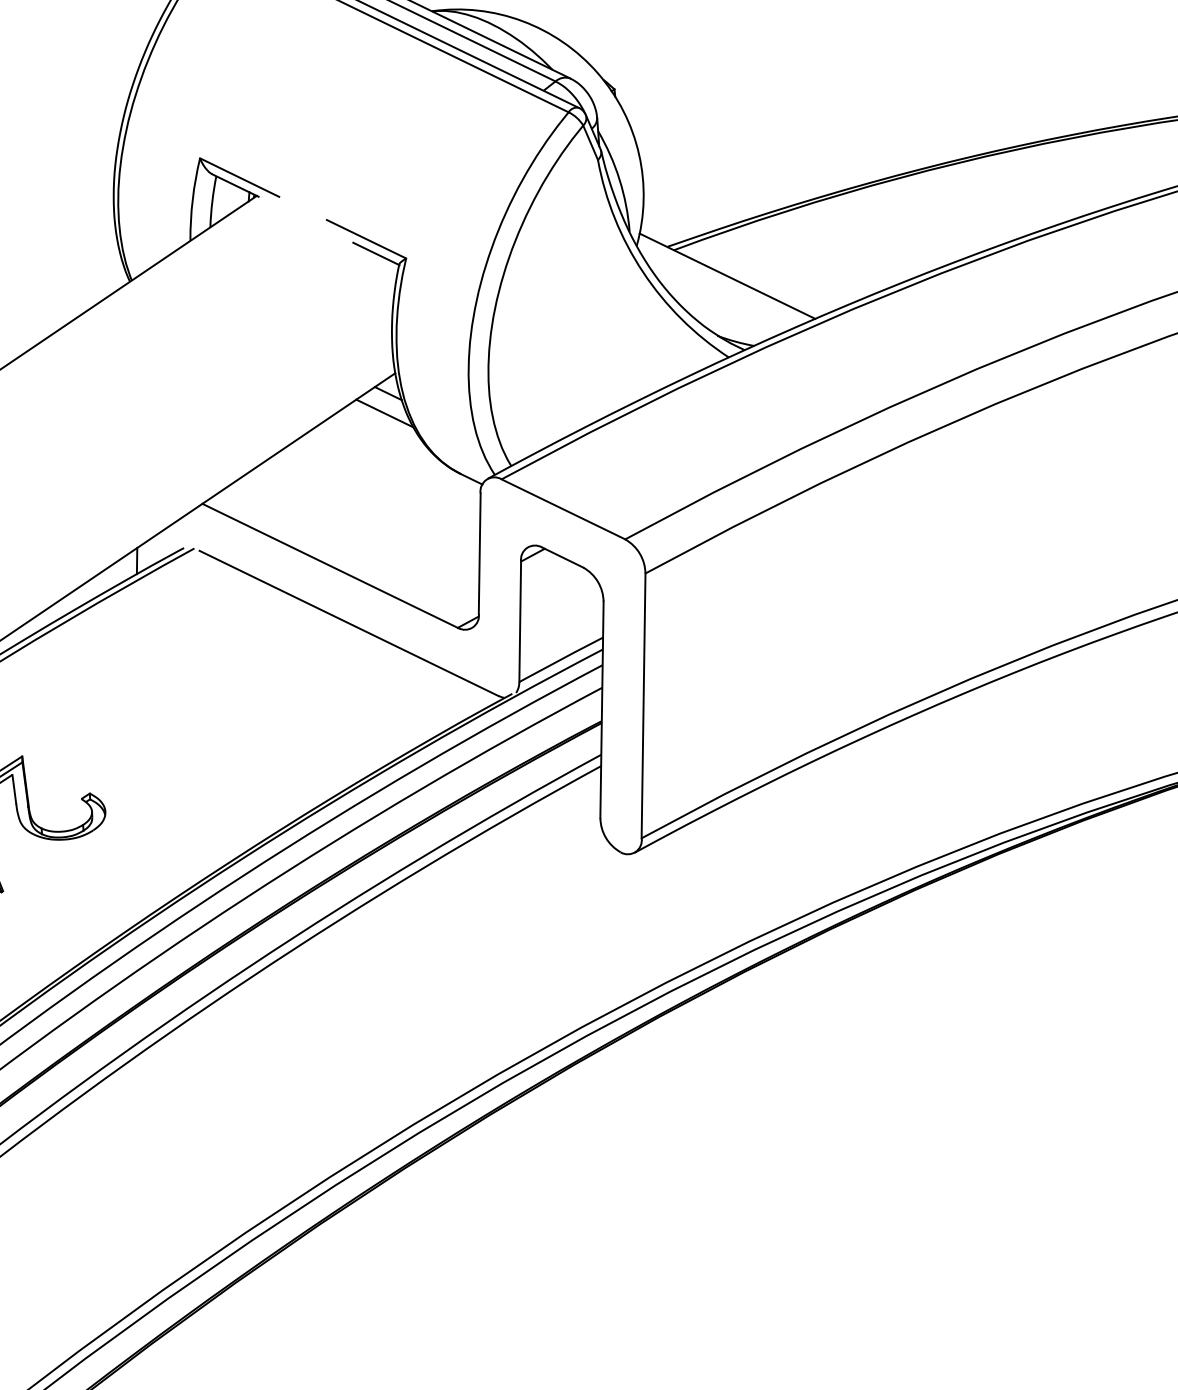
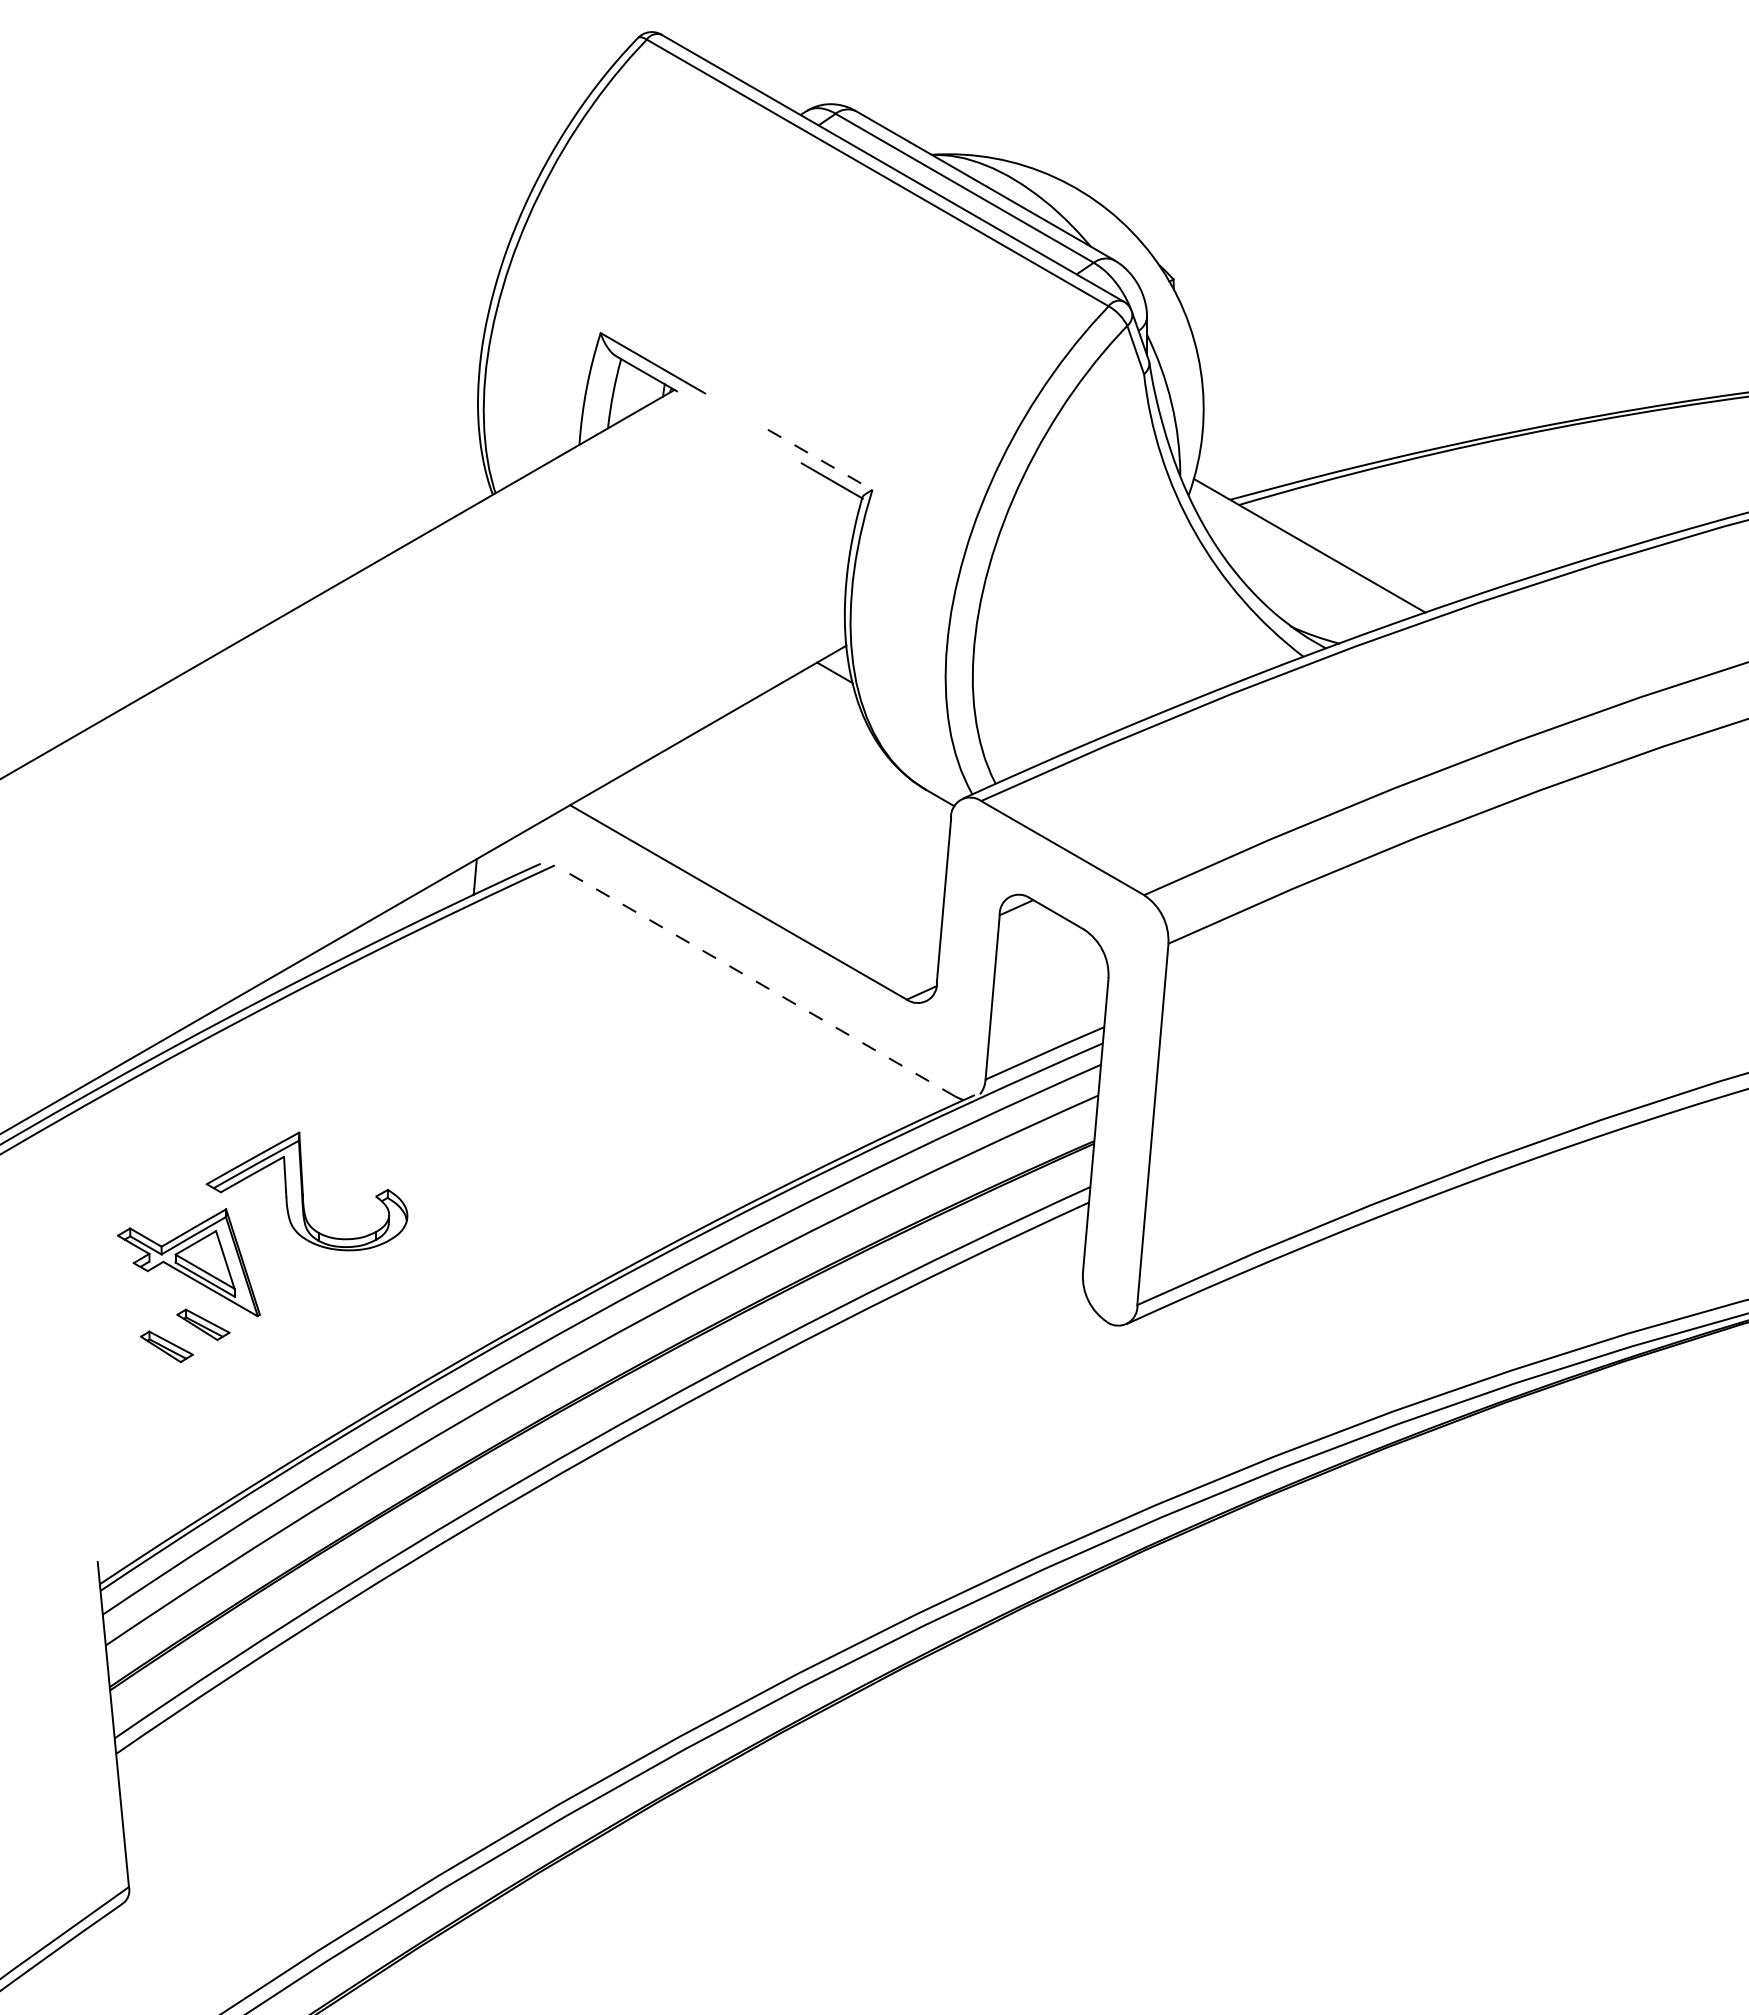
line: (366, 239) -> (820, 460), solid -> dashed
line: (384, 413) -> (827, 699), removed
line: (348, 623) -> (758, 982), solid -> dashed

